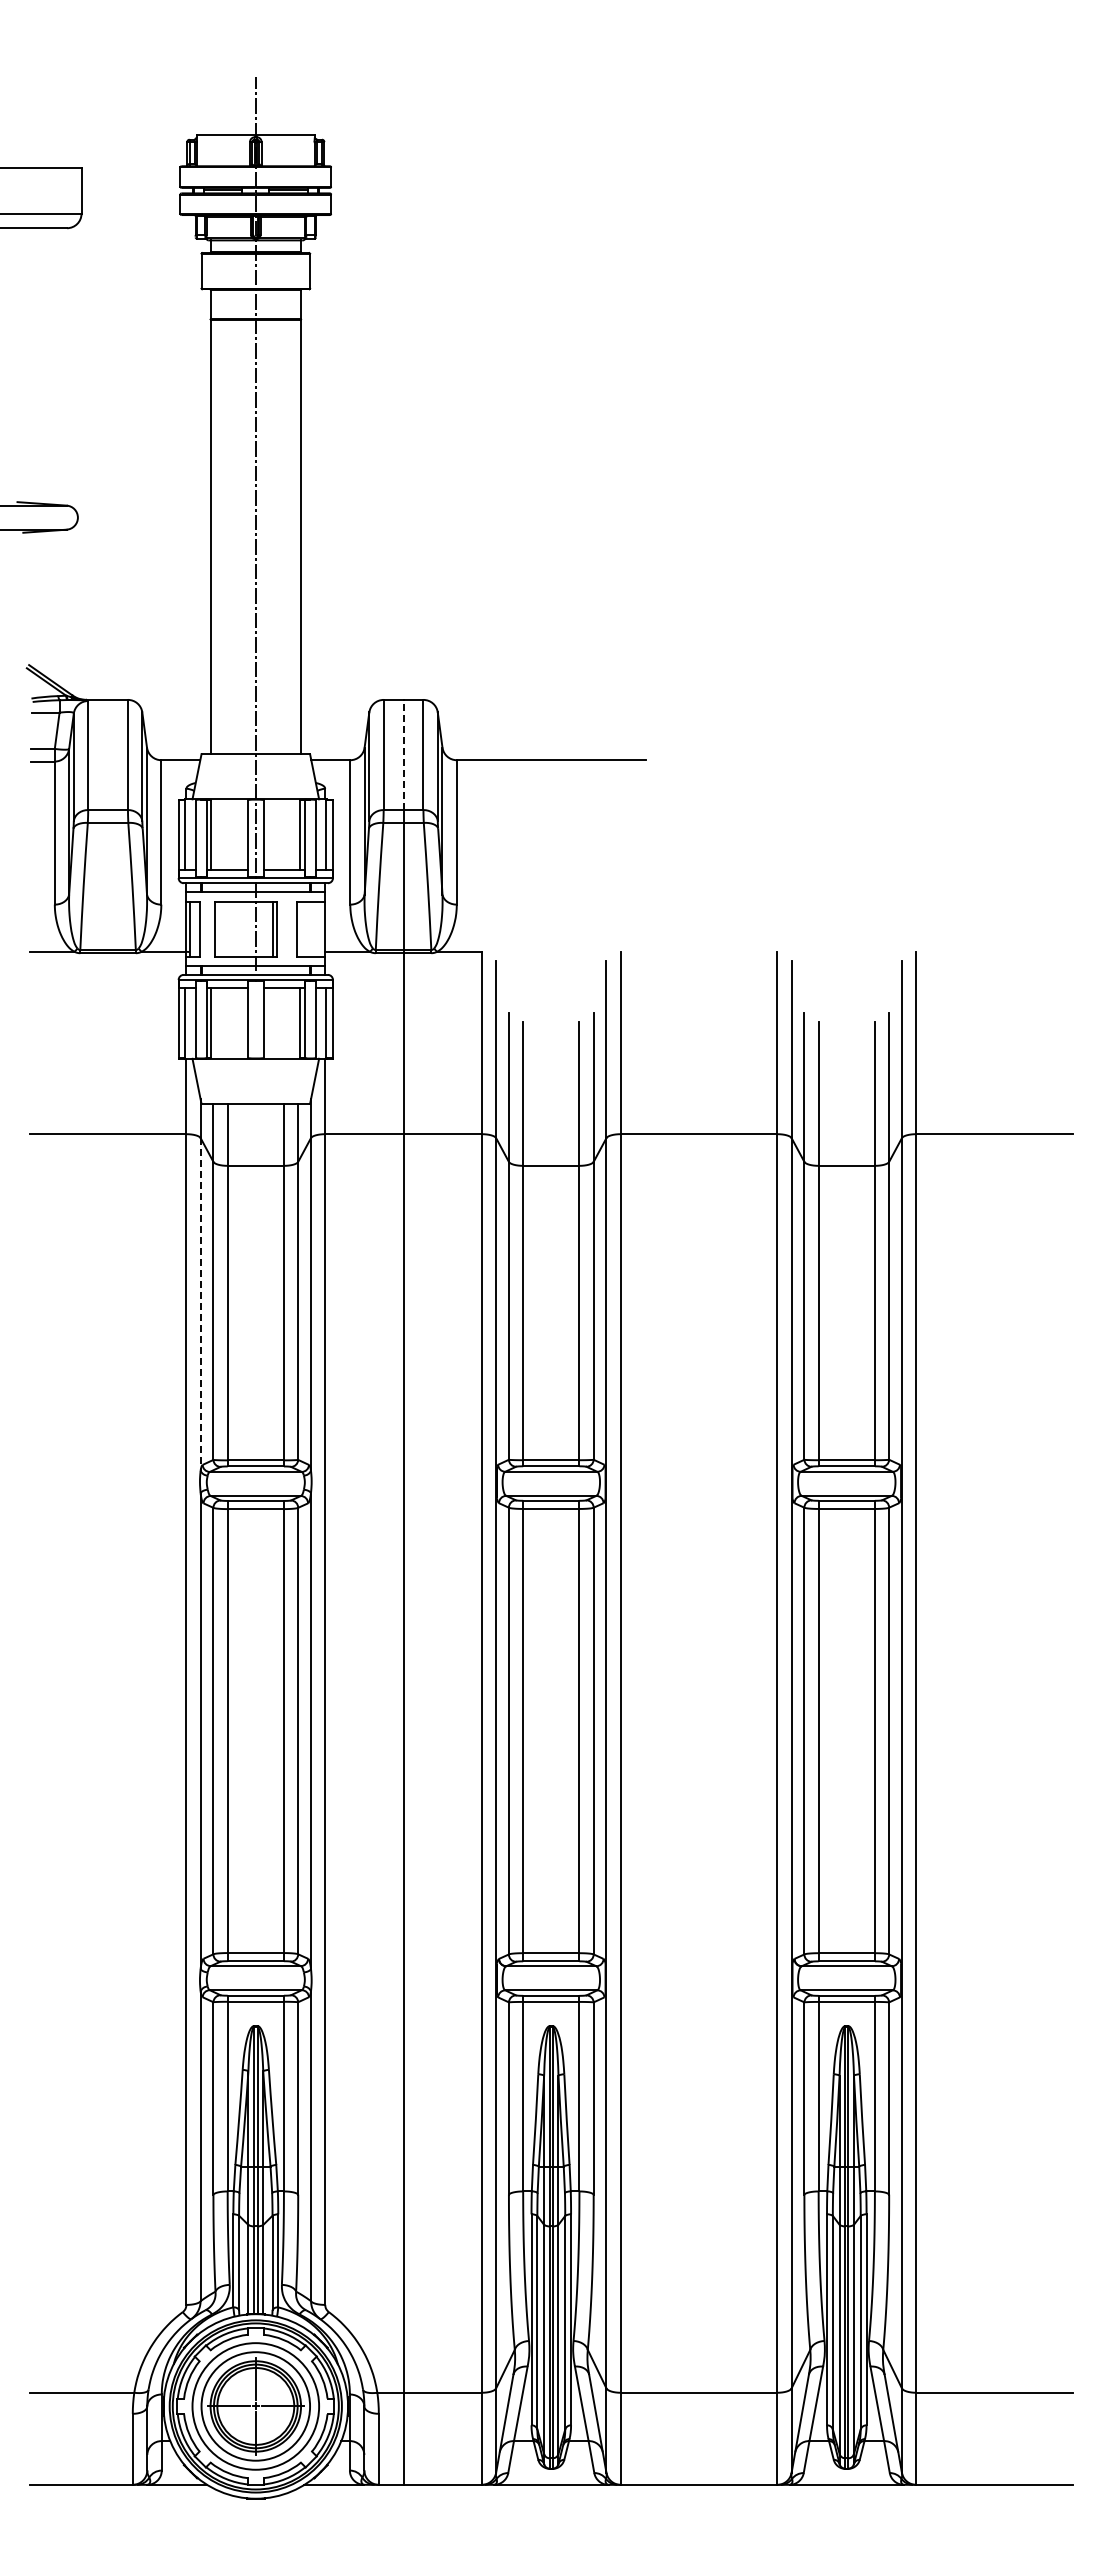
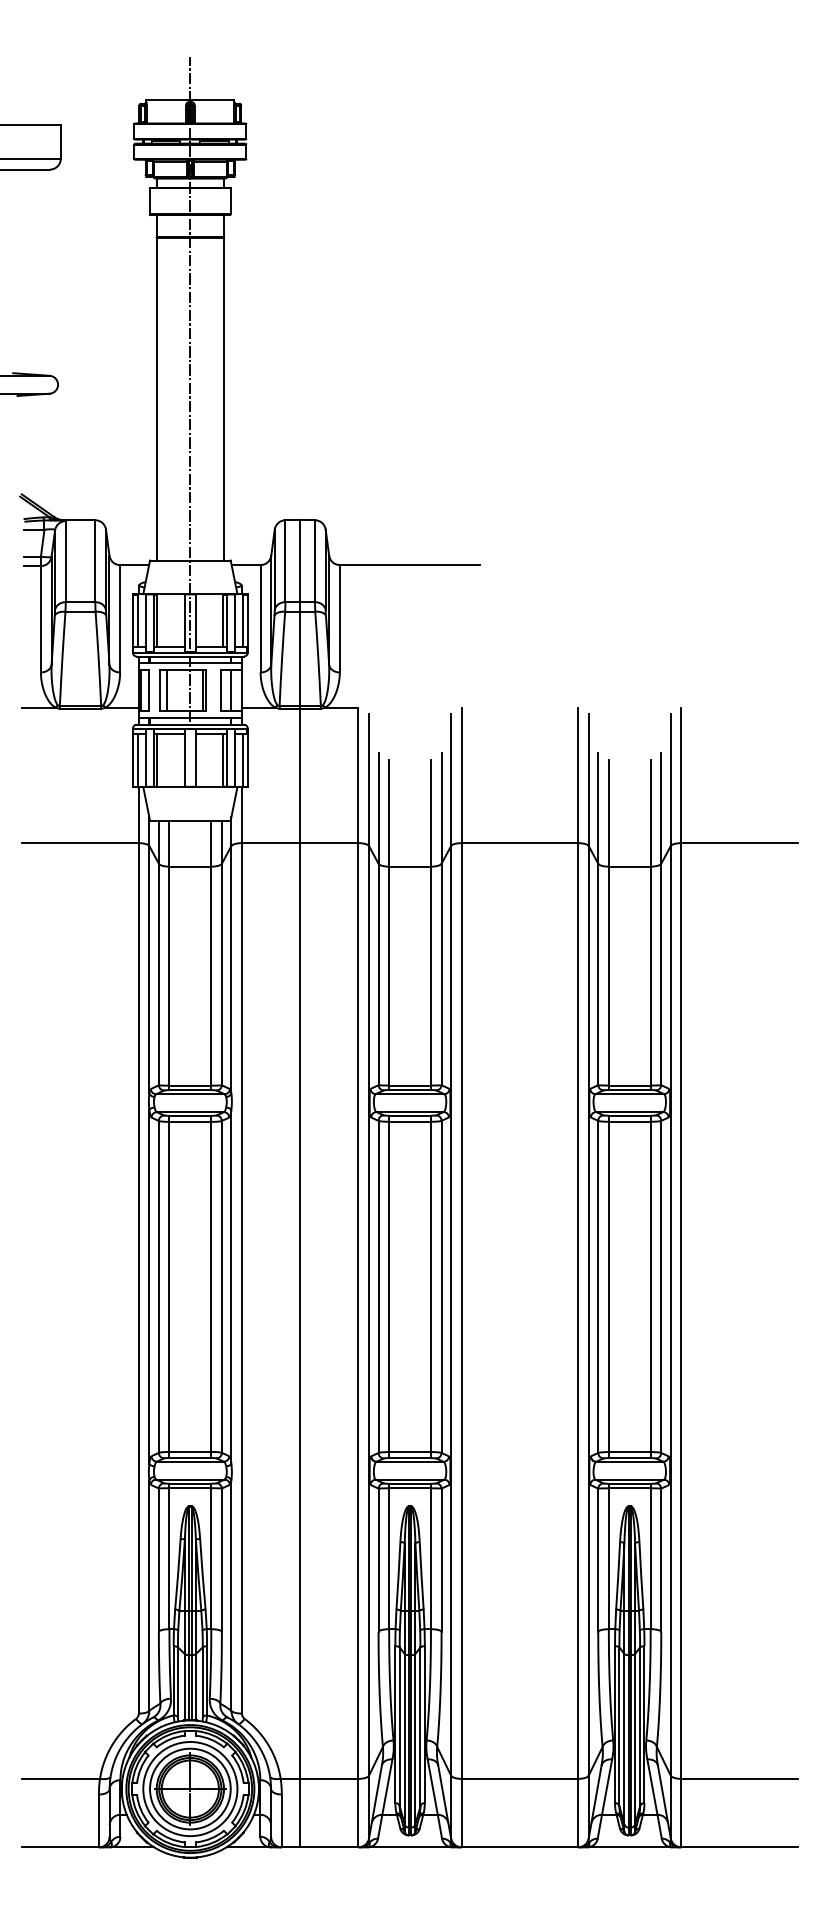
line: (403, 754) -> (300, 560), dashed -> solid
line: (223, 928) -> (166, 690), added
line: (310, 928) -> (231, 690), added
line: (200, 1304) -> (149, 969), dashed -> solid

